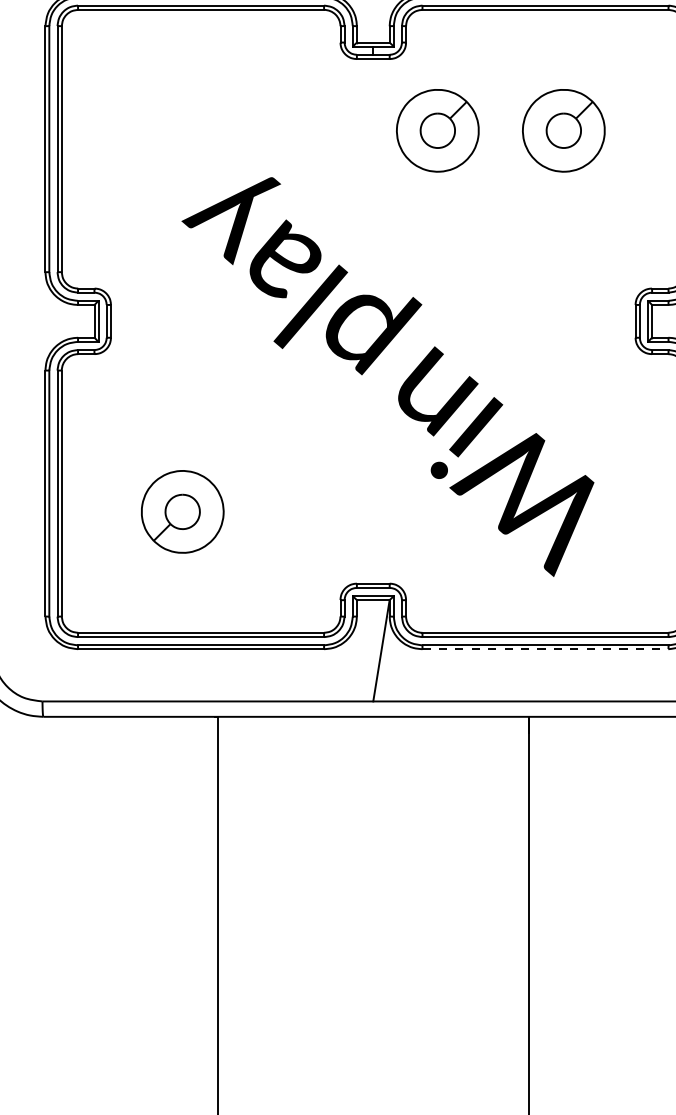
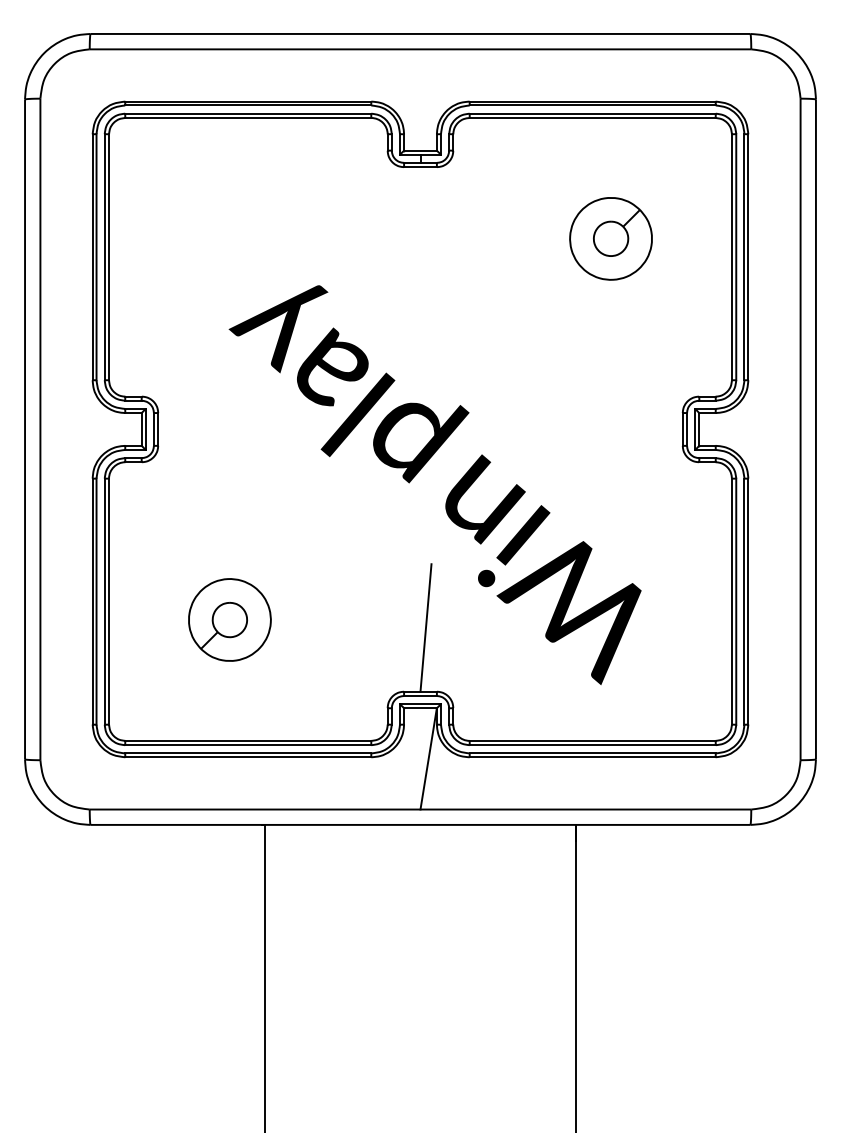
part: (437, 130) -> (484, 238), removed
line: (378, 519) -> (425, 627), added
line: (545, 649) -> (592, 757), dashed -> solid

